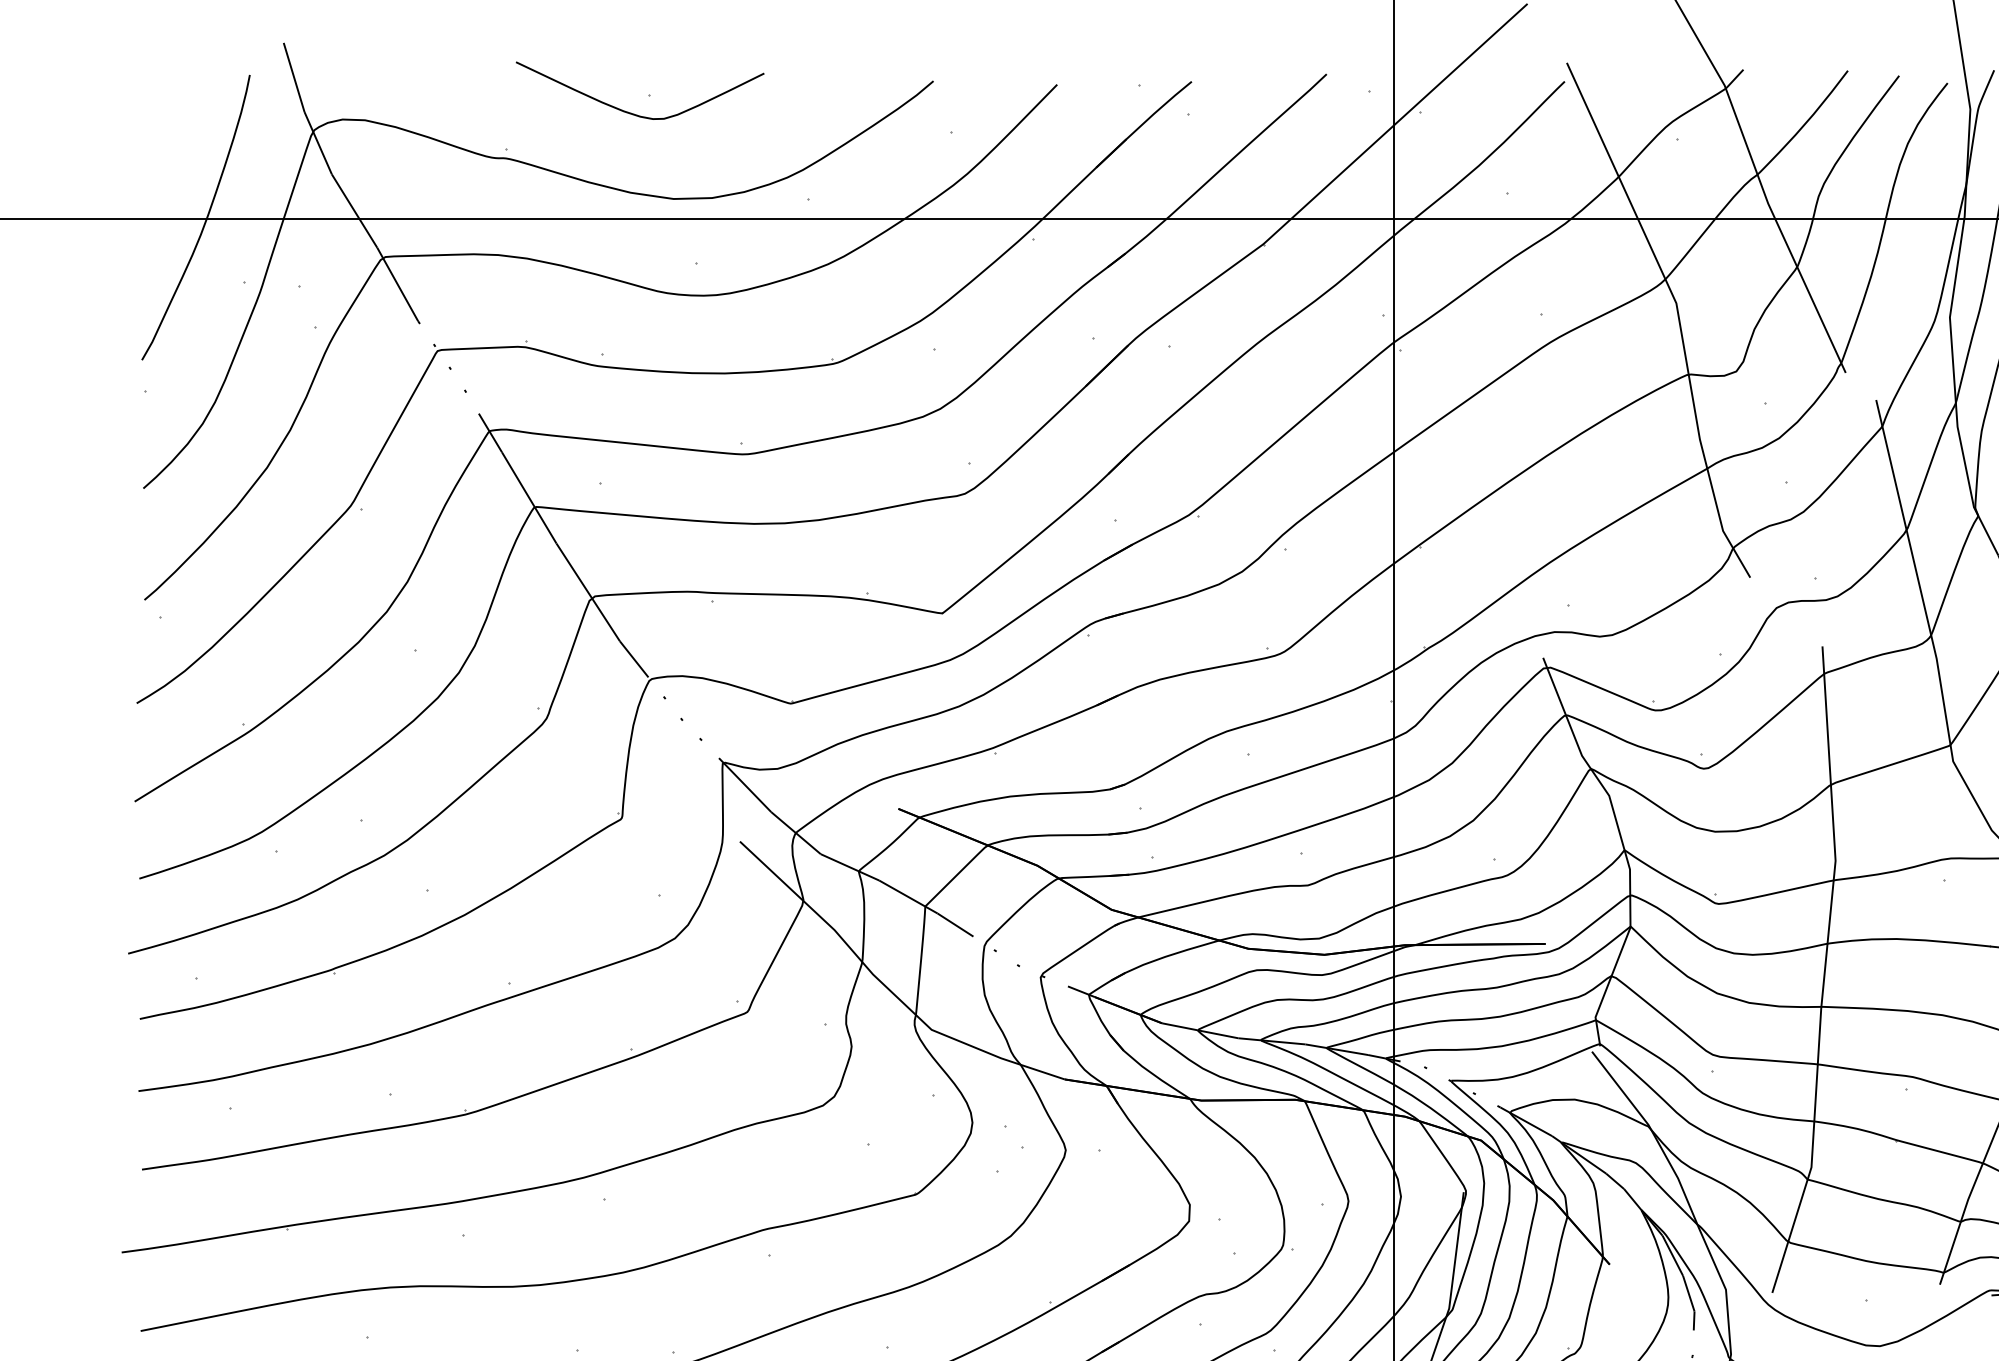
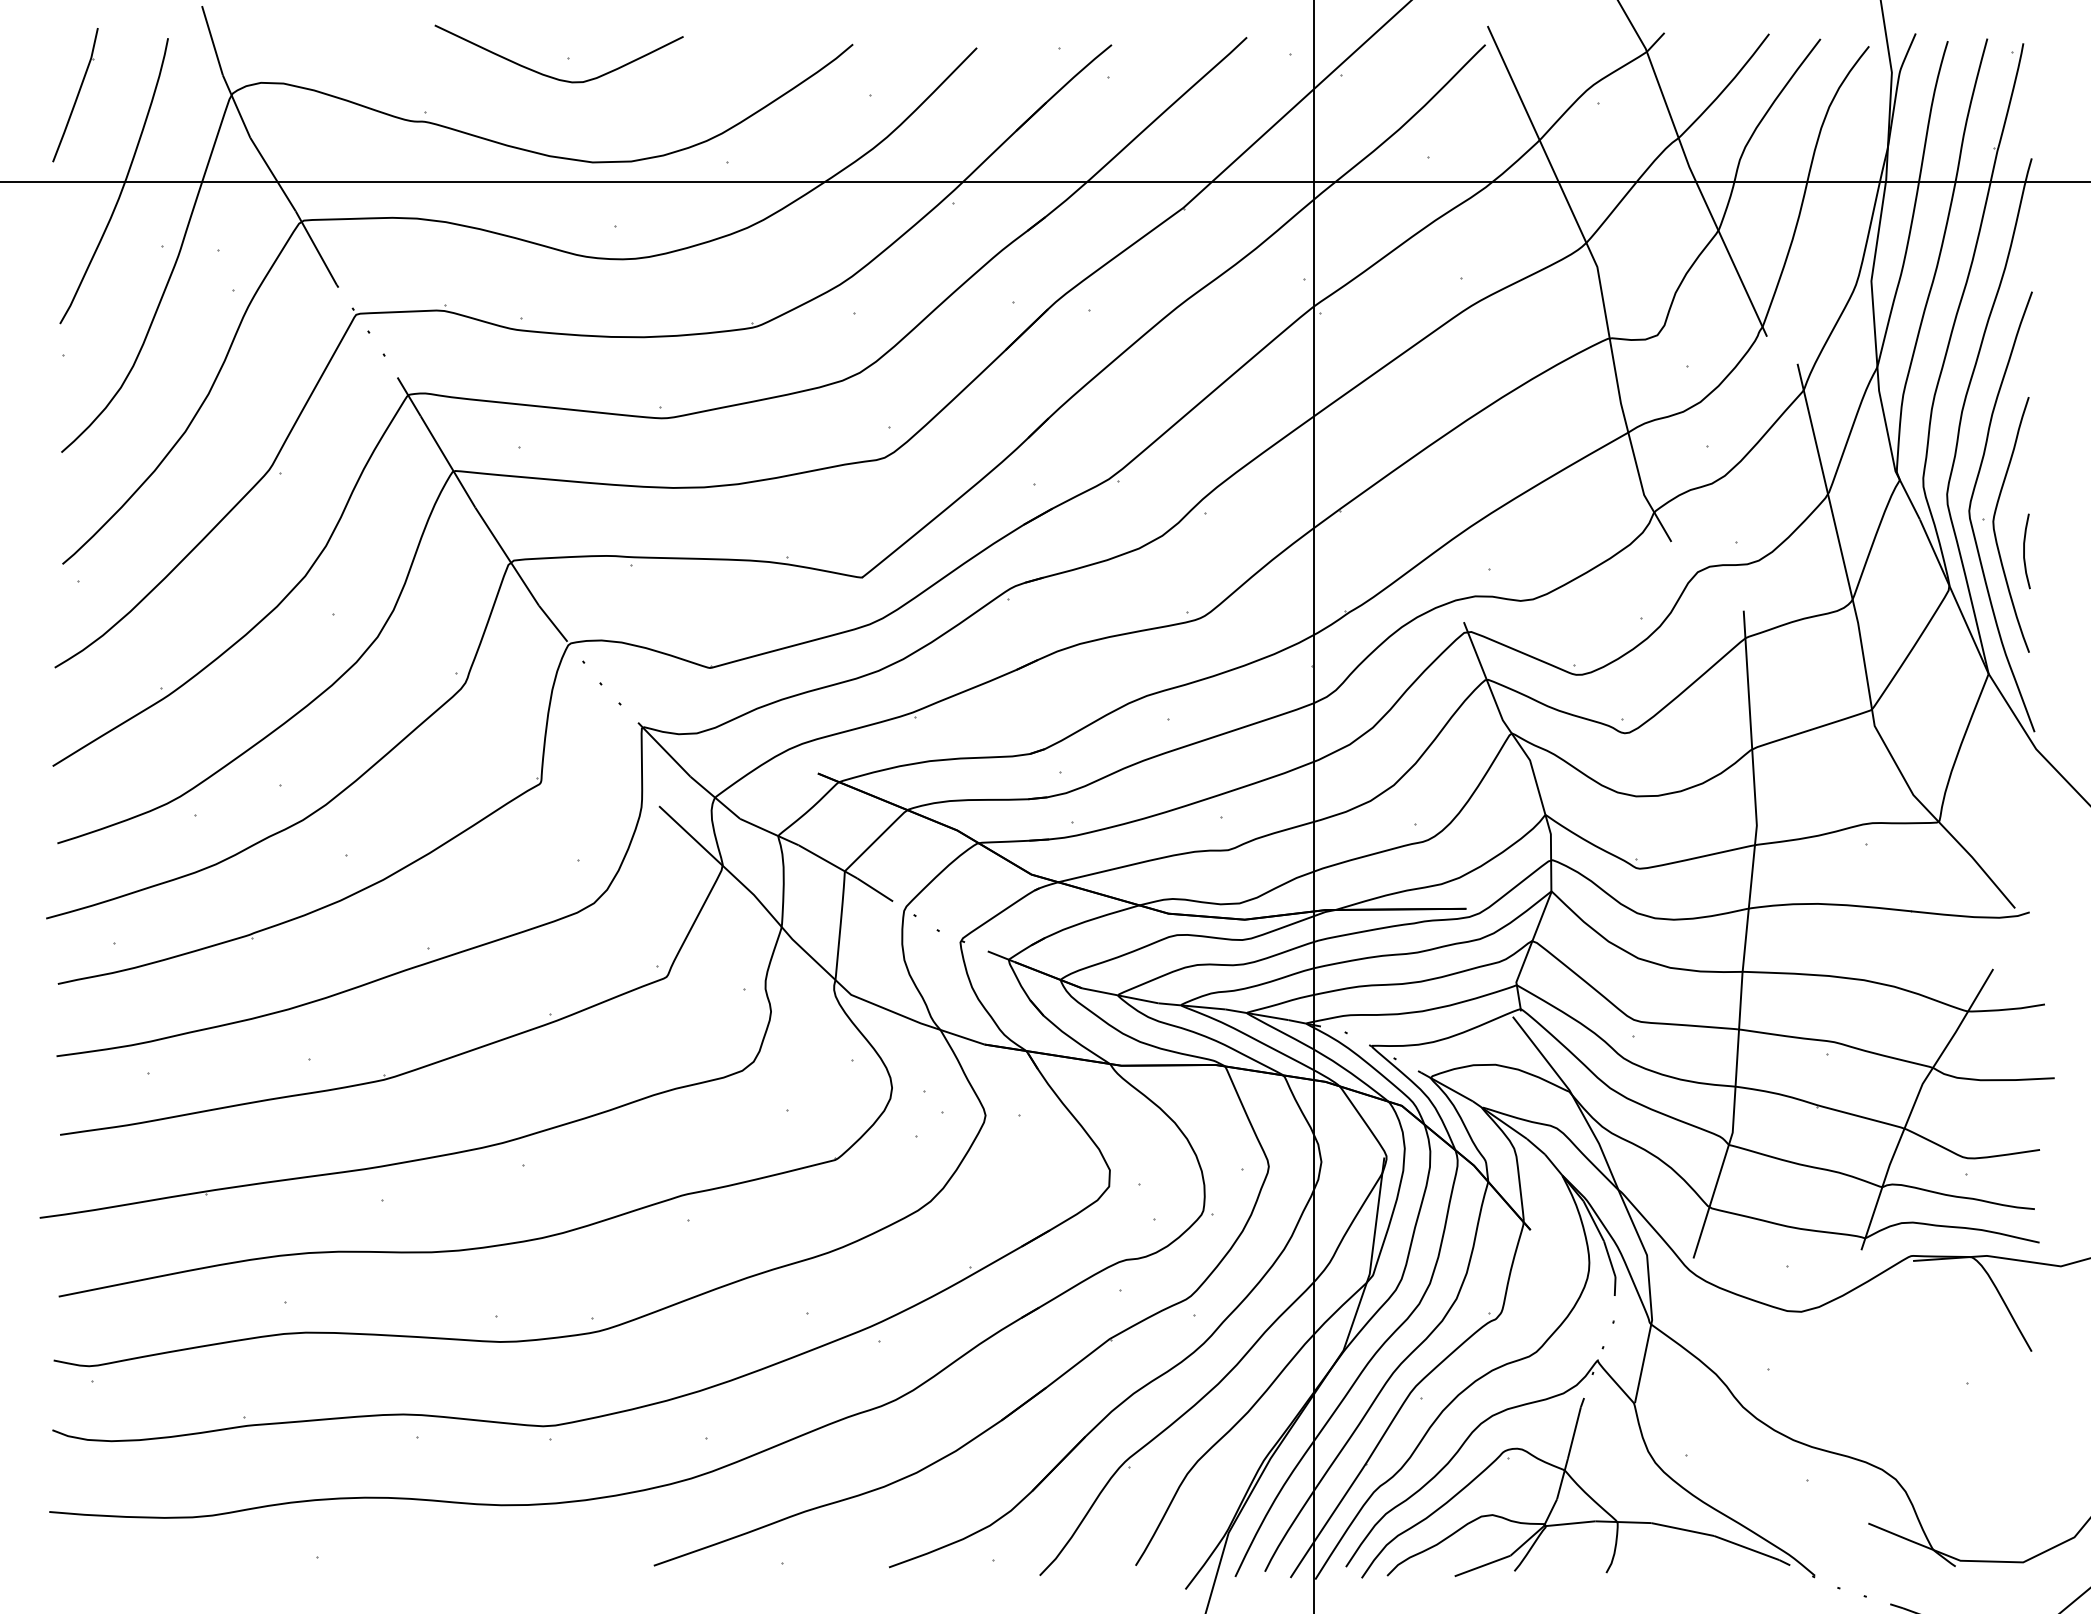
part: (157, 132) -> (75, 95), added

